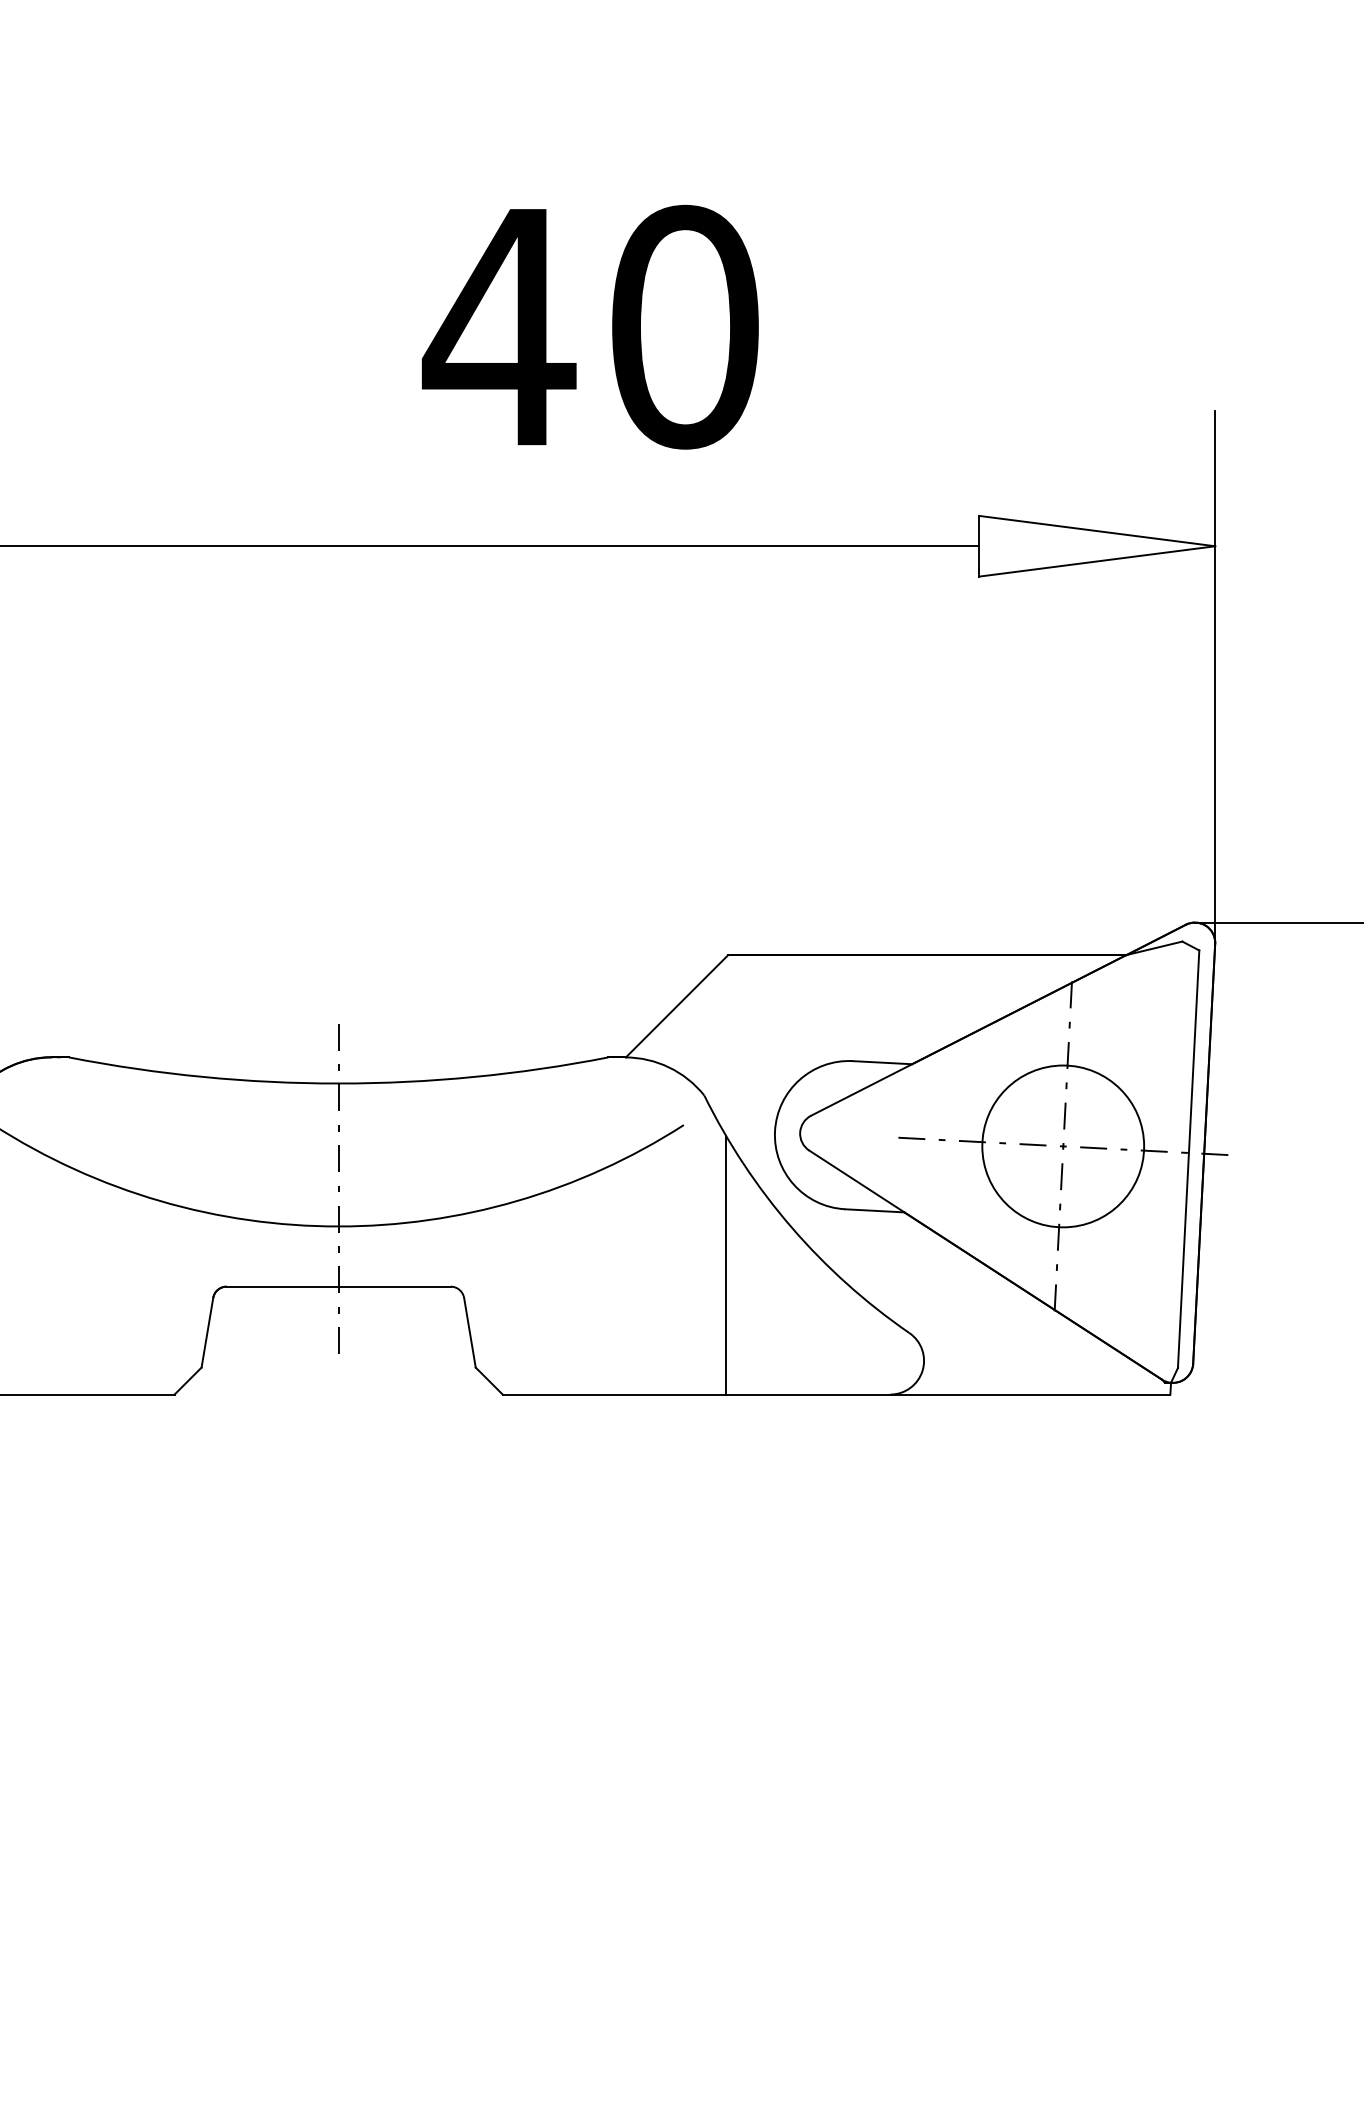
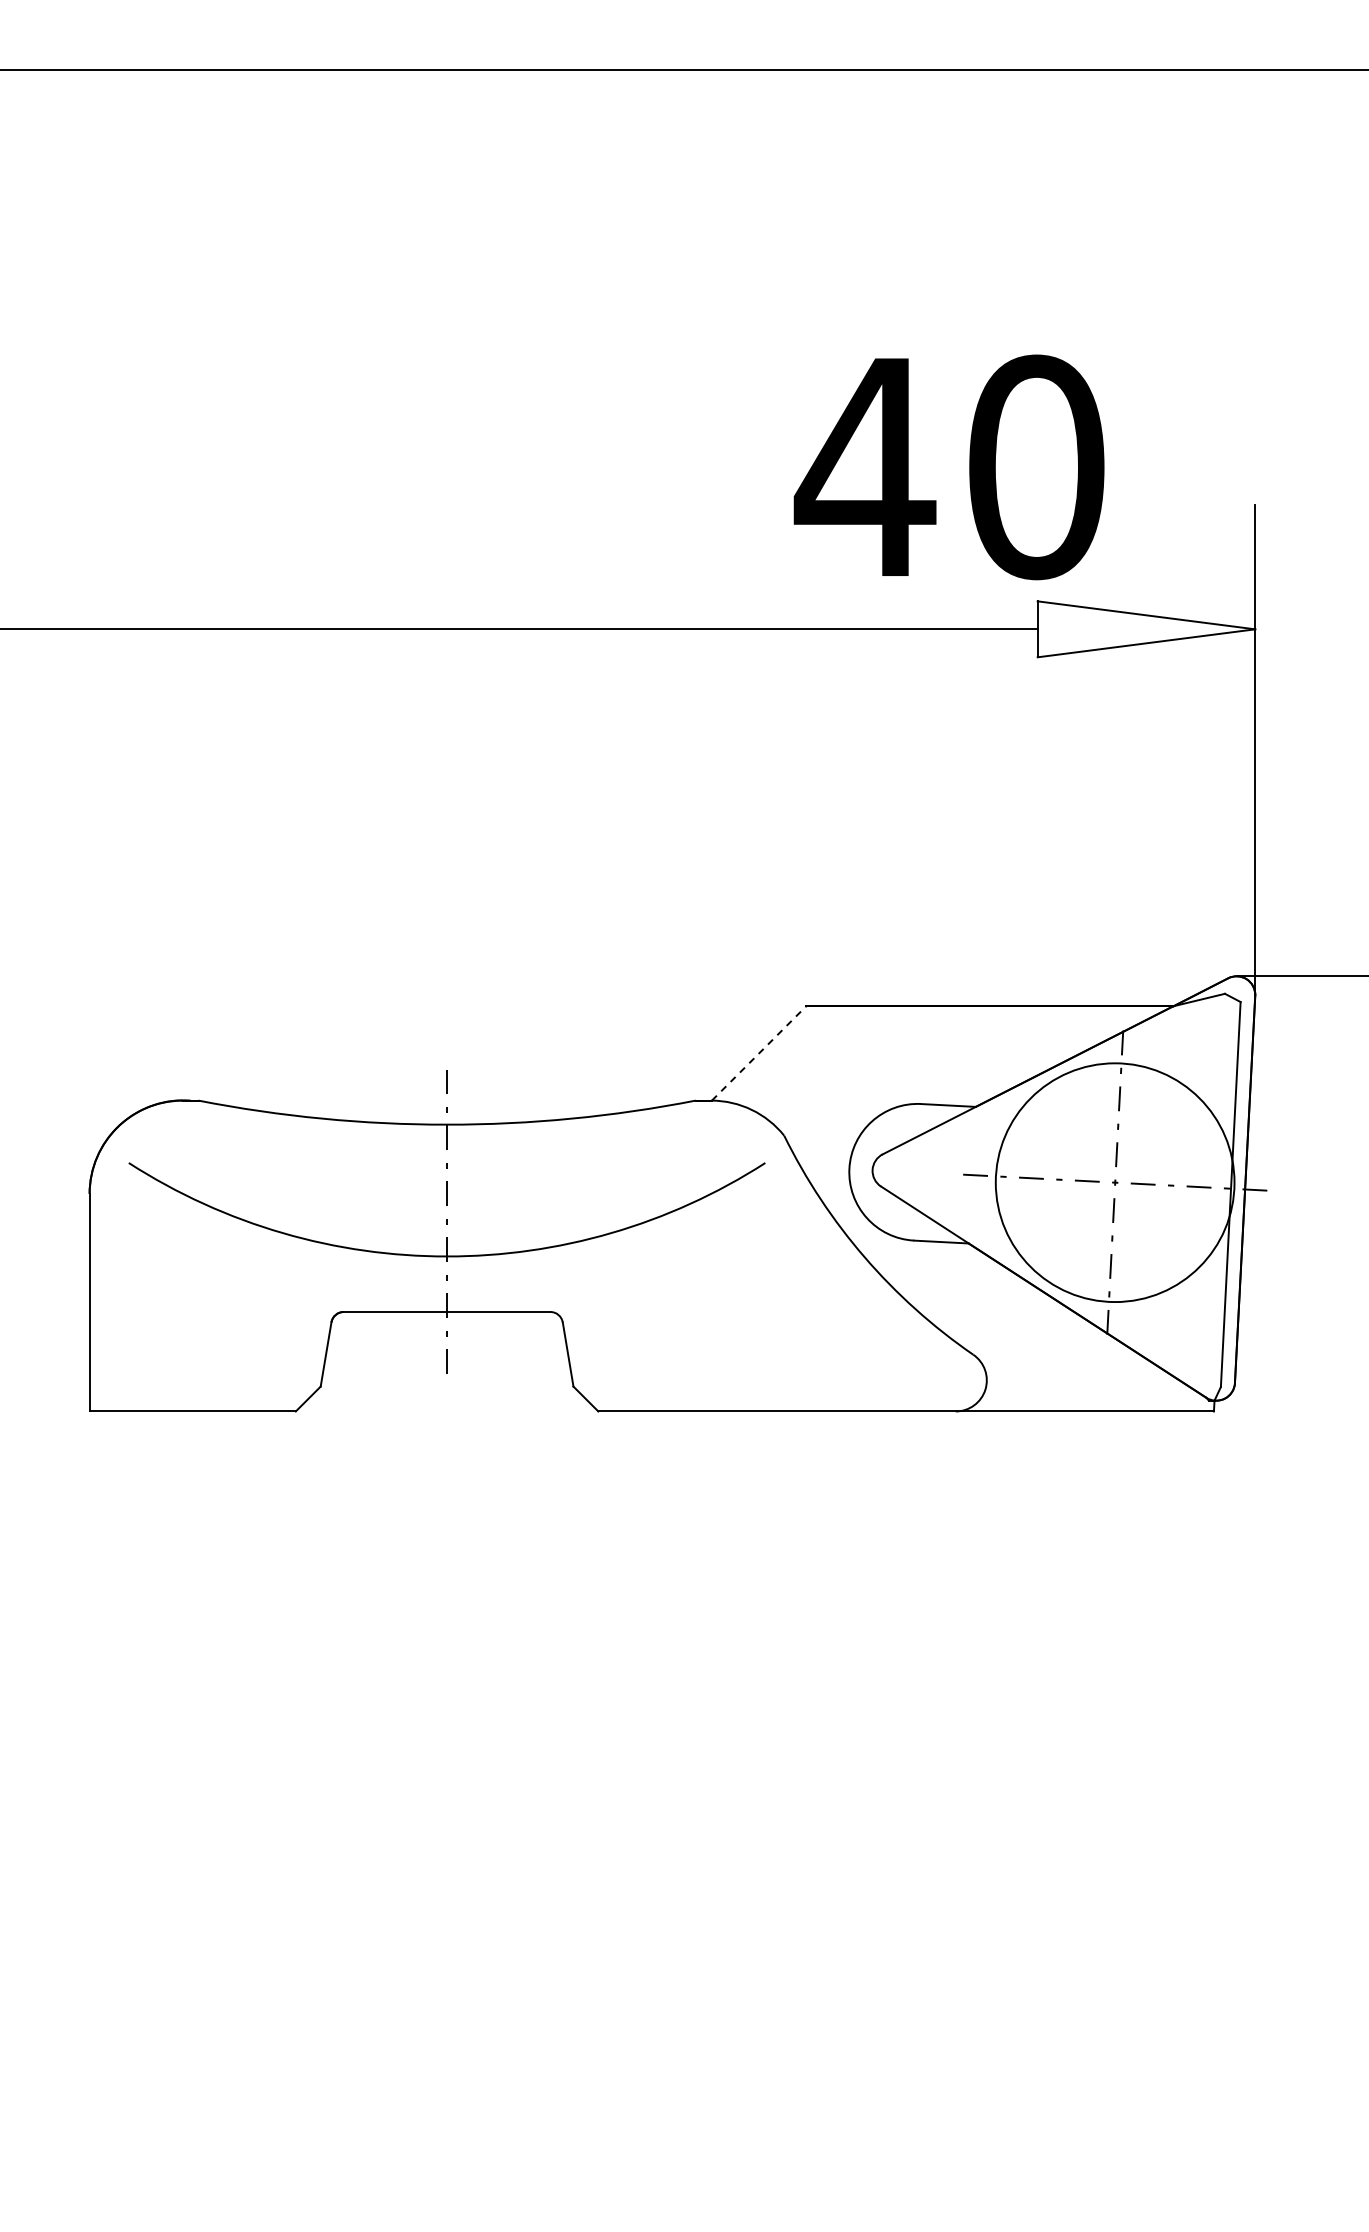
text: (589, 327) -> (948, 467), moved
line: (677, 1006) -> (759, 1053), solid -> dashed
circle: (1062, 1146) -> (1114, 1182), size x1.6
line: (726, 1265) -> (804, 1292), removed

